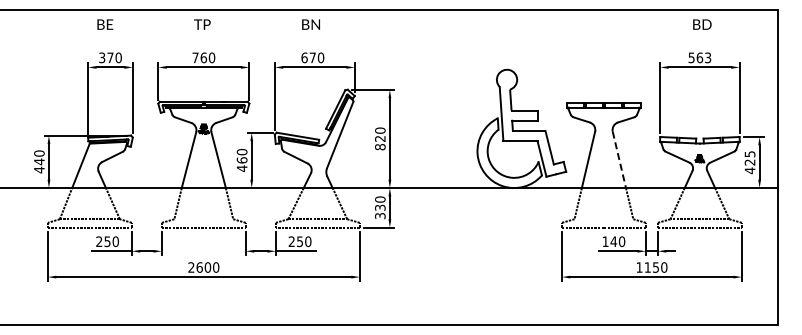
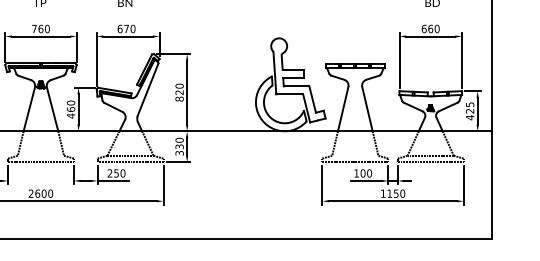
text: (699, 57) -> (430, 28), 563 -> 660
line: (619, 159) -> (367, 108), dashed -> solid
text: (613, 241) -> (362, 173), 140 -> 100

